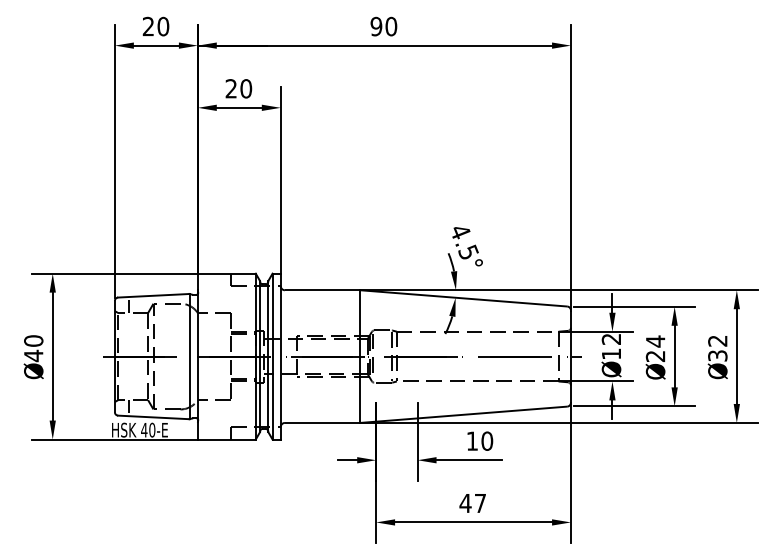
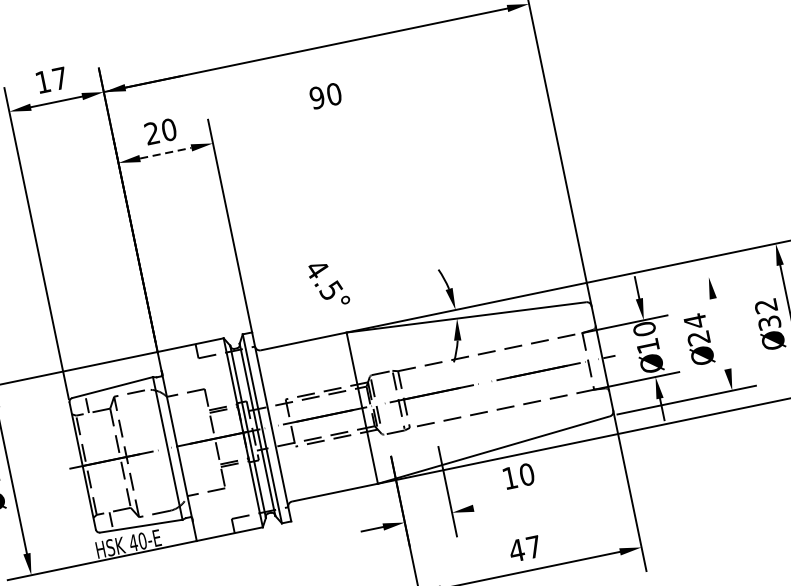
text: (155, 26) -> (51, 80), 20 -> 17
text: (383, 26) -> (325, 96), moved
line: (239, 107) -> (165, 152), solid -> dashed
text: (467, 246) -> (328, 284), moved
line: (634, 306) -> (662, 286), removed
text: (611, 339) -> (644, 329), 12 -> 10
line: (674, 356) -> (720, 333), removed
line: (468, 460) -> (510, 501), removed

